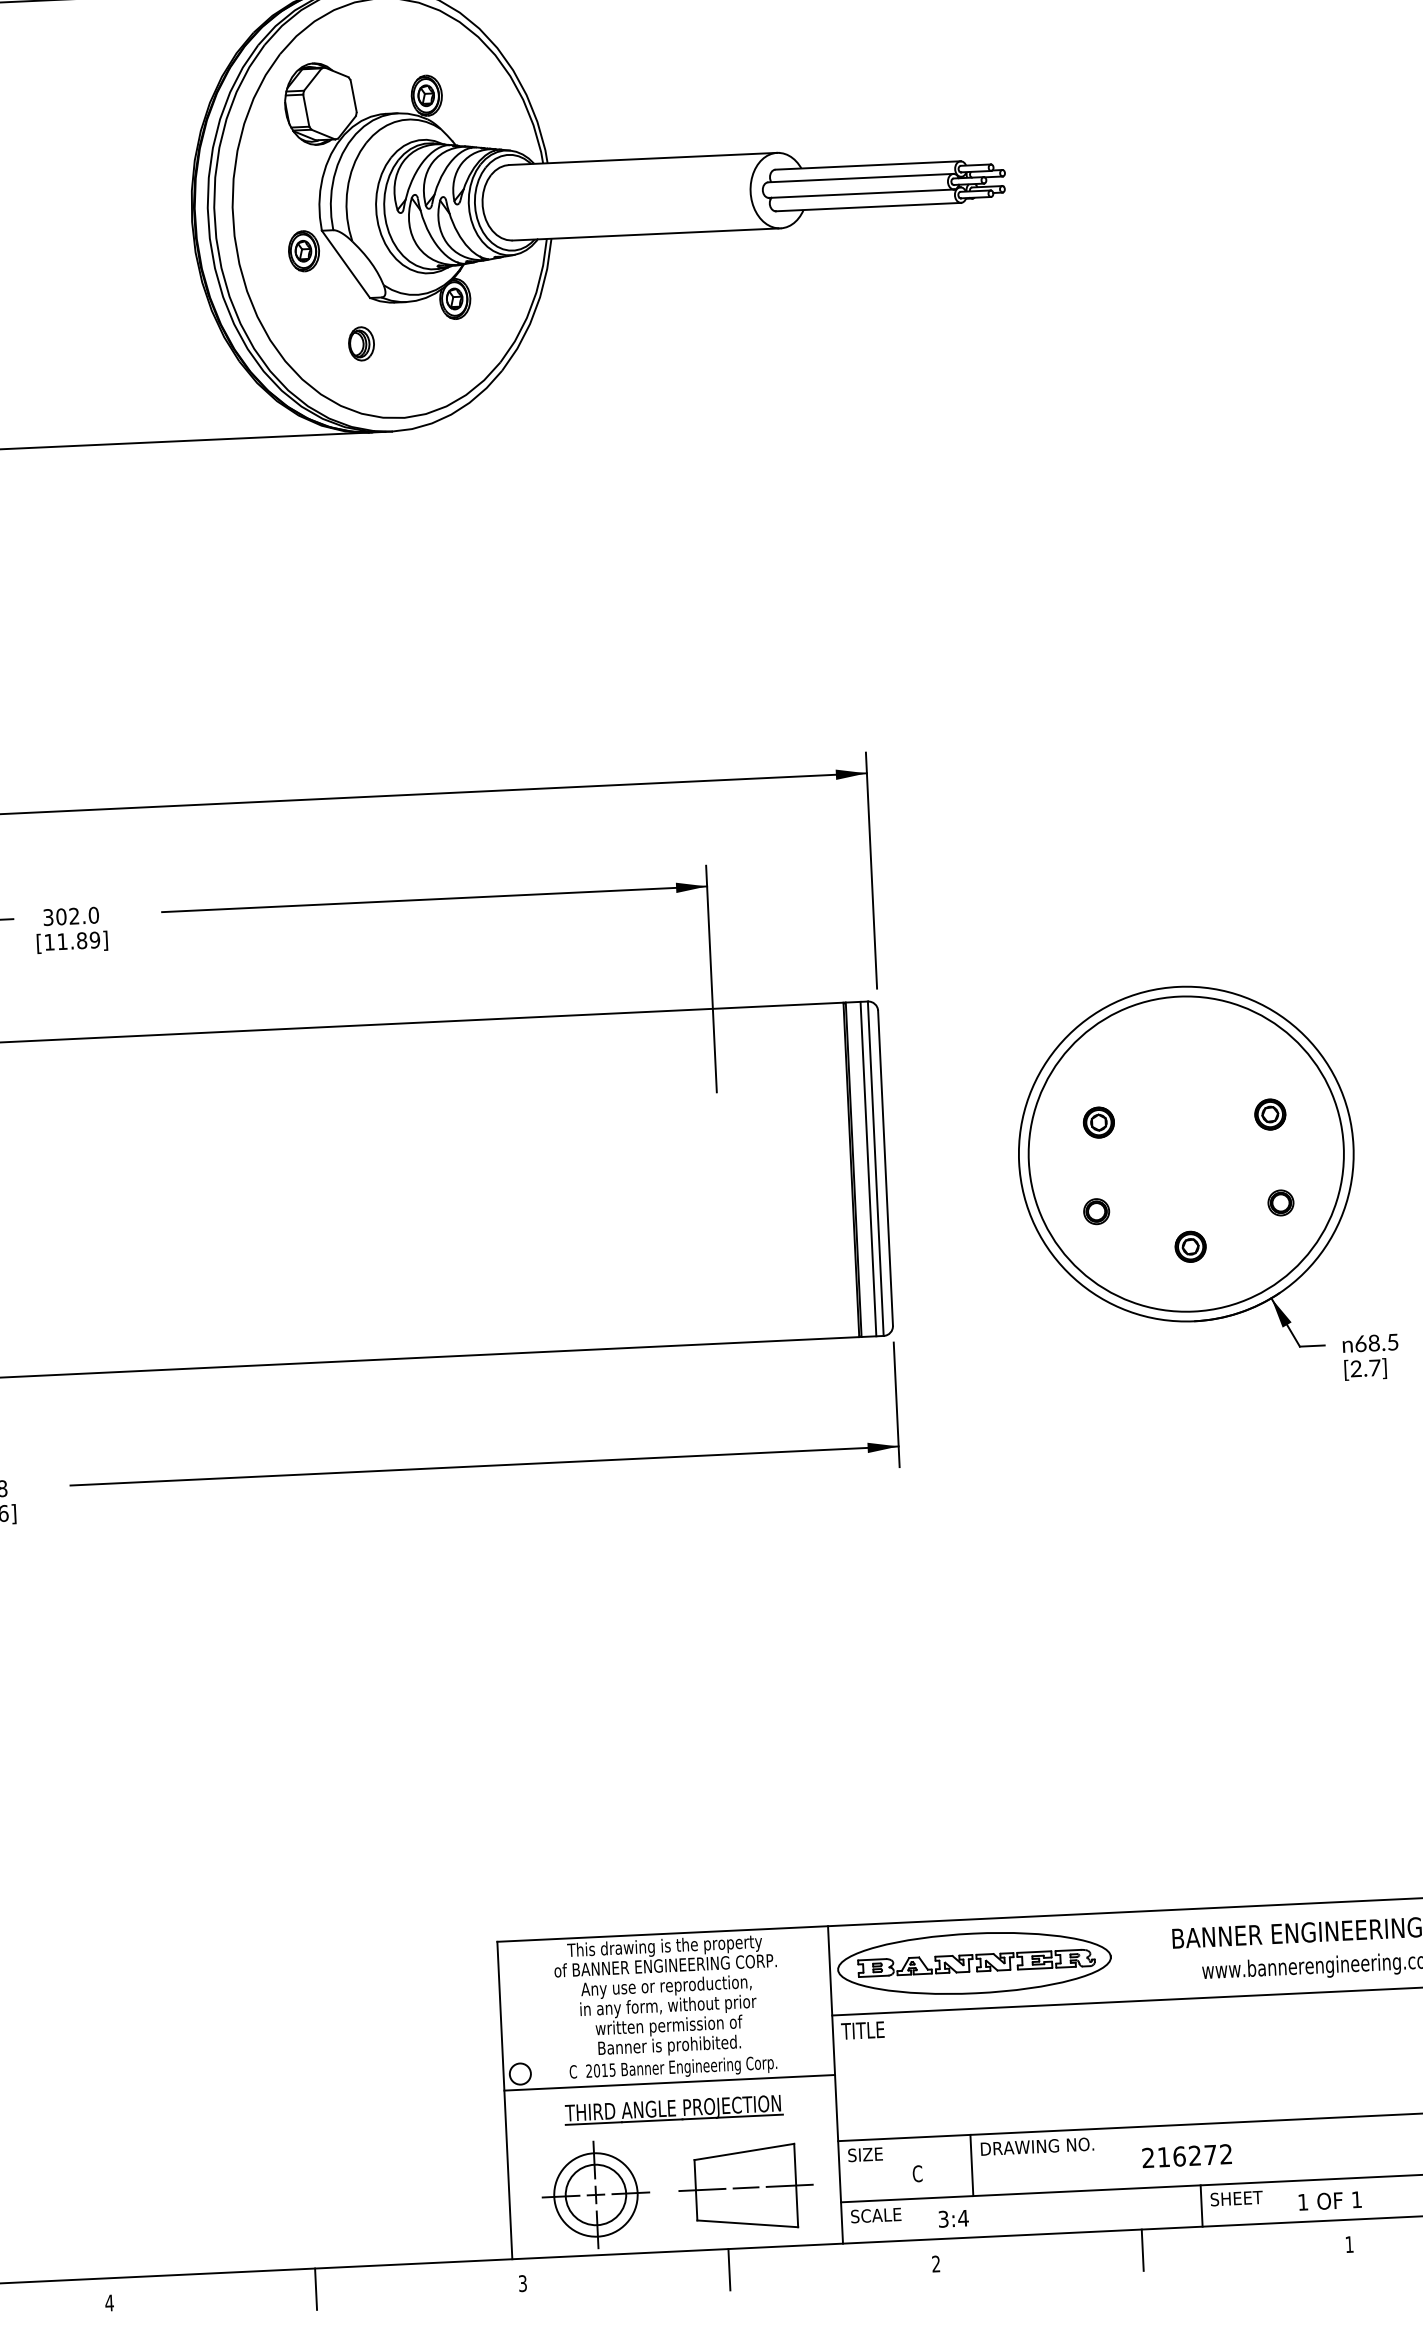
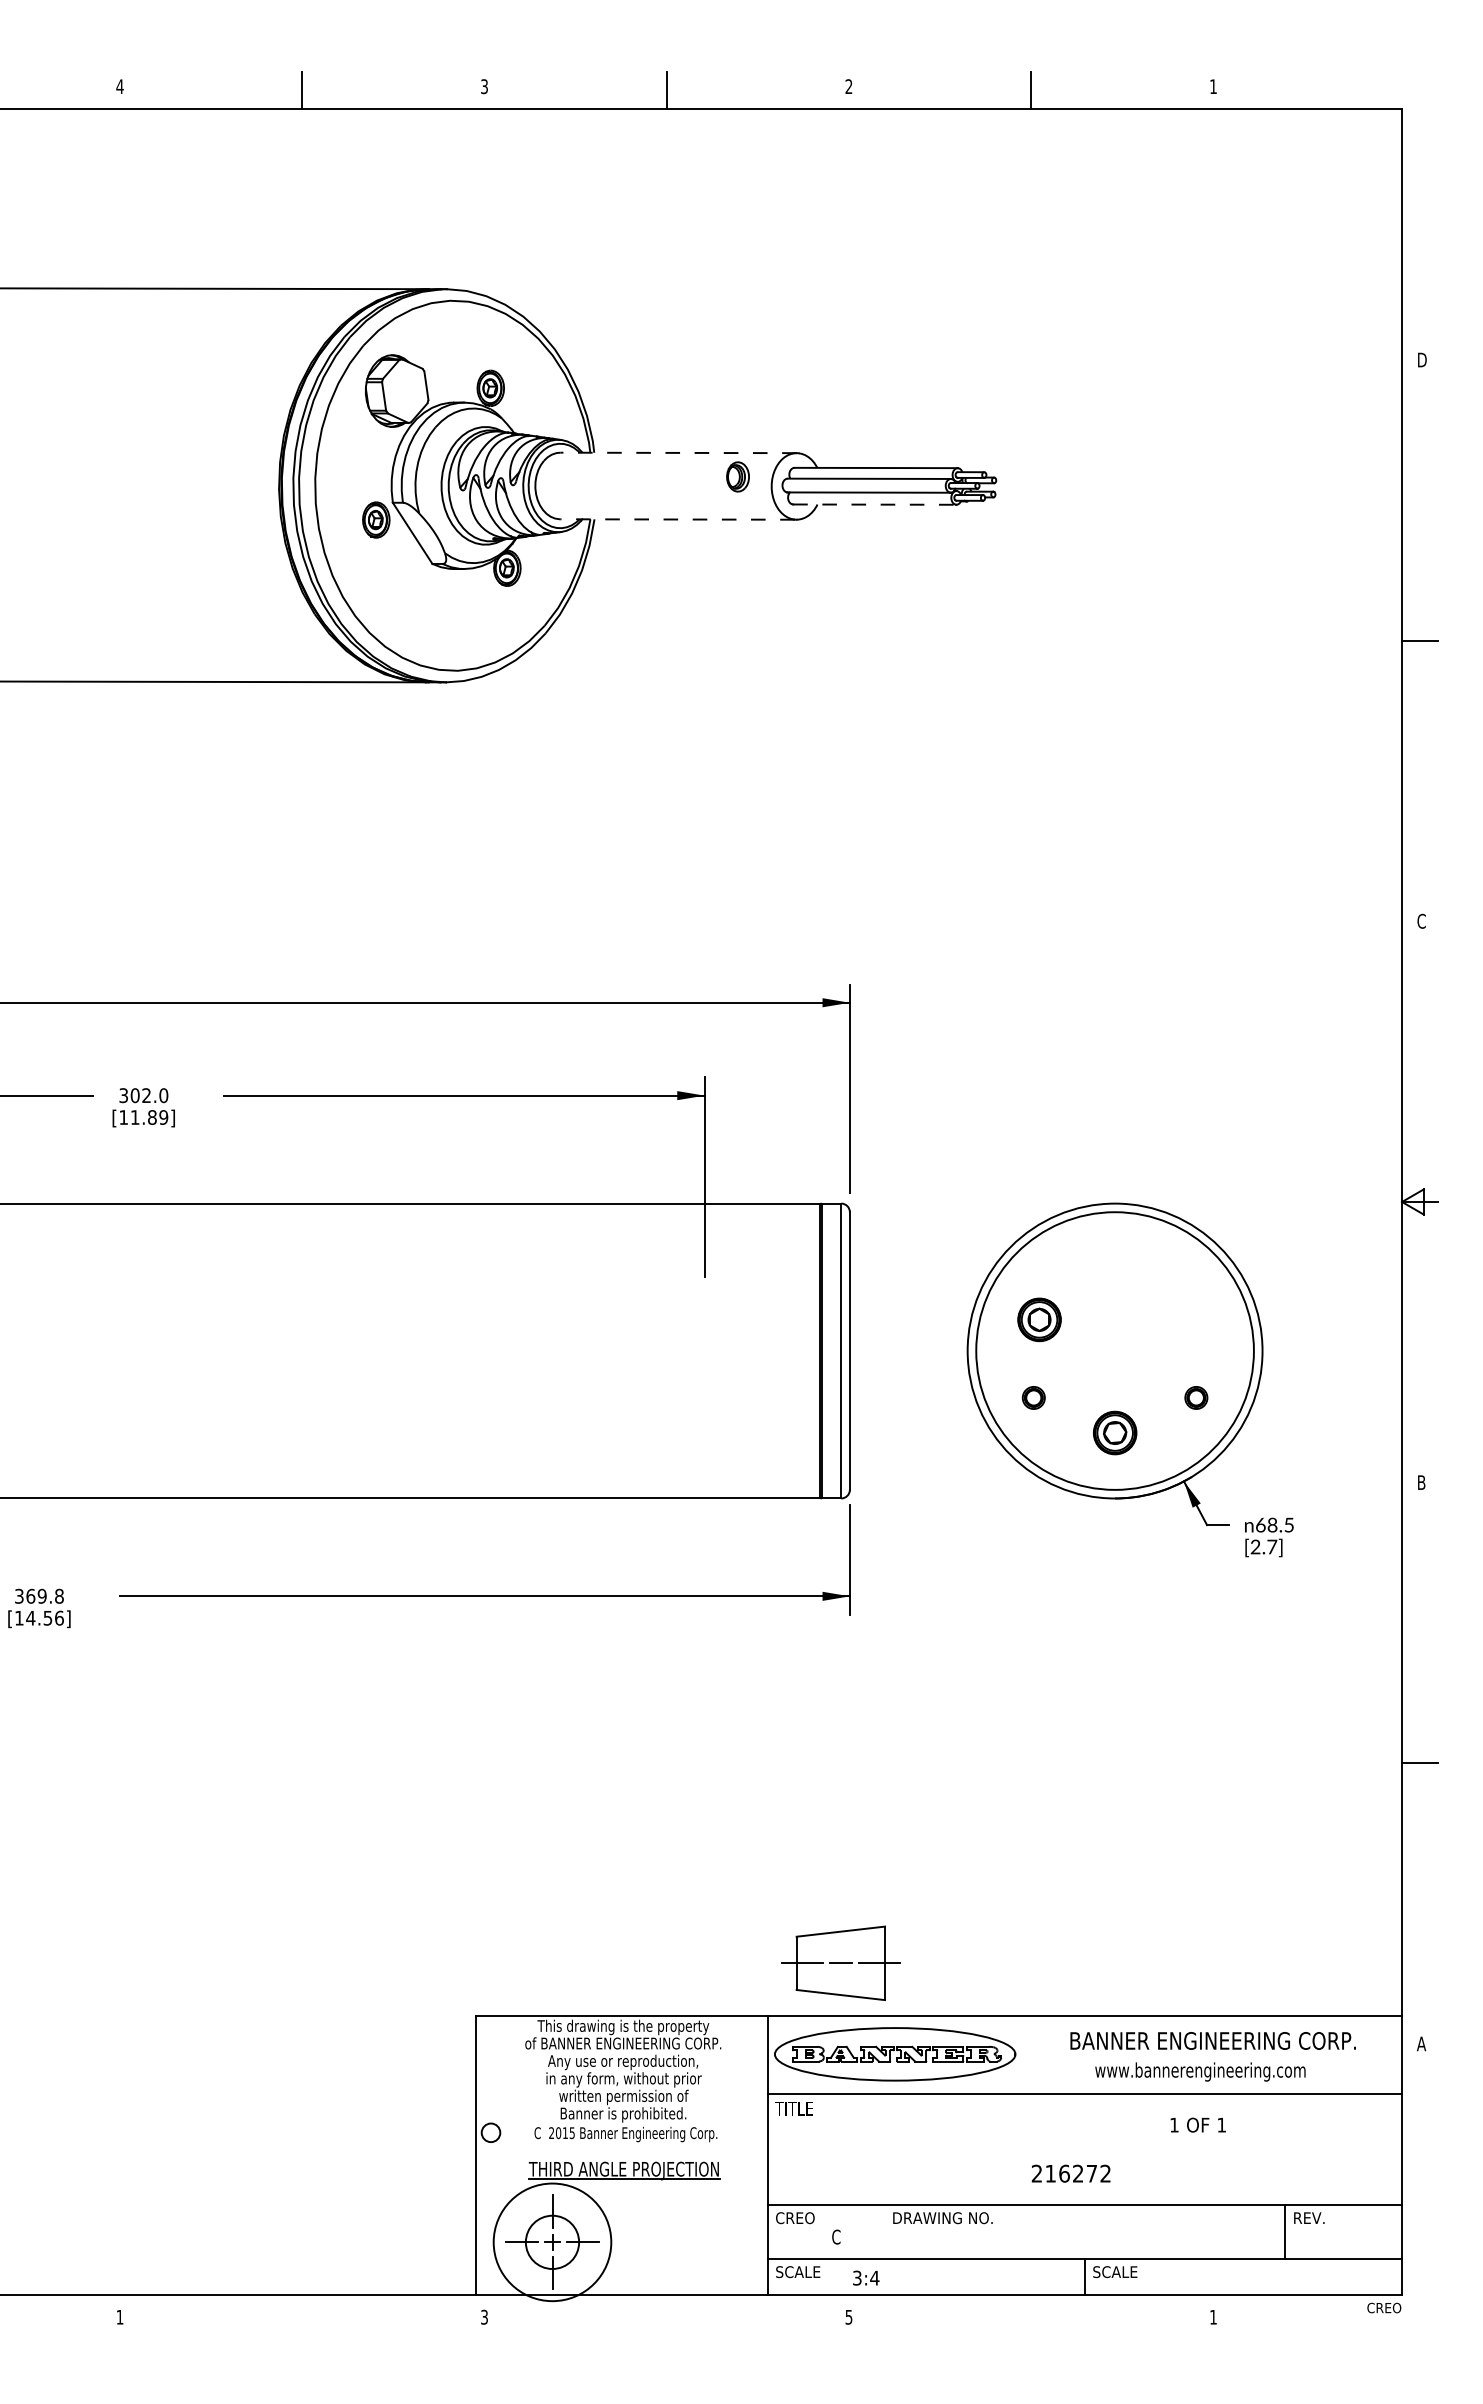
line: (643, 158) -> (678, 452), solid -> dashed
line: (868, 206) -> (874, 504), solid -> dashed
line: (645, 234) -> (677, 519), solid -> dashed
part: (360, 343) -> (737, 476), moved
part: (1270, 1114) -> (1190, 1319), removed
part: (1098, 1122) -> (1039, 1319), size x1.6
line: (868, 1168) -> (834, 1350), removed
part: (1189, 1246) -> (1114, 1432), size x1.6
line: (669, 2082) -> (621, 2146), removed
text: (870, 2154) -> (795, 2218), SIZE -> CREO
text: (1186, 2155) -> (1070, 2173), moved
line: (971, 2164) -> (884, 2231), removed
part: (745, 2186) -> (840, 1962), moved
circle: (595, 2195) -> (552, 2242), size x1.6
text: (1241, 2198) -> (1120, 2272), SHEET -> SCALE
text: (1329, 2200) -> (1197, 2124), moved
line: (1142, 2250) -> (1031, 2313), removed
text: (935, 2263) -> (848, 2316), 2 -> 5
line: (729, 2269) -> (666, 2313), removed
line: (316, 2289) -> (302, 2313), removed
text: (108, 2303) -> (119, 2317), 4 -> 1

